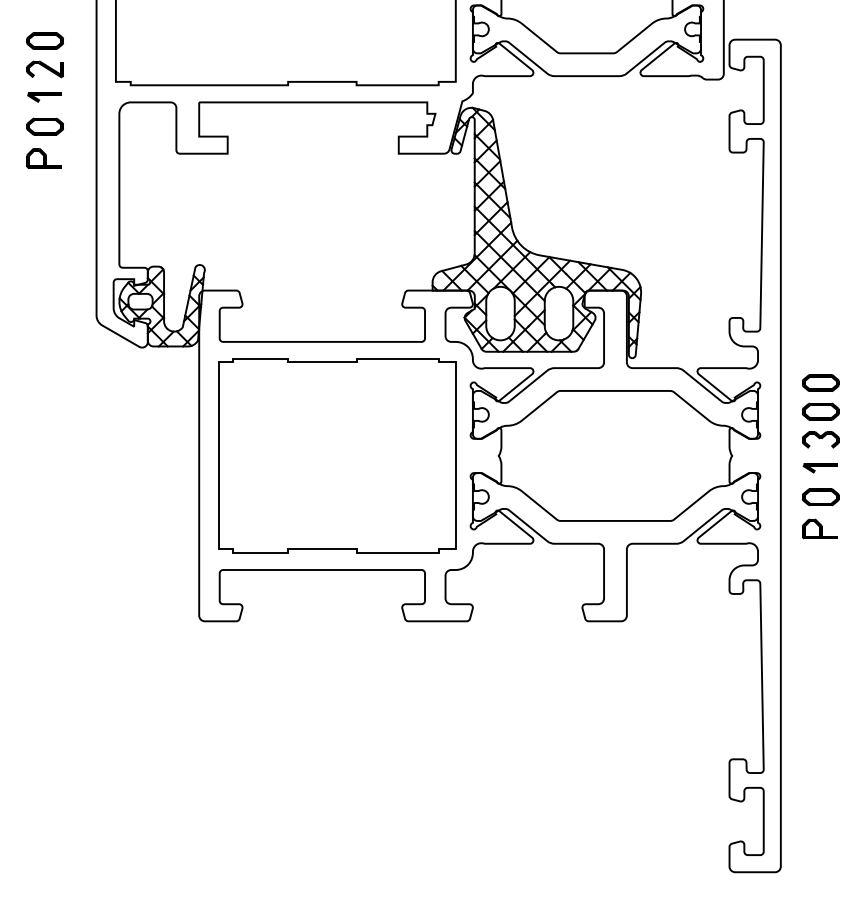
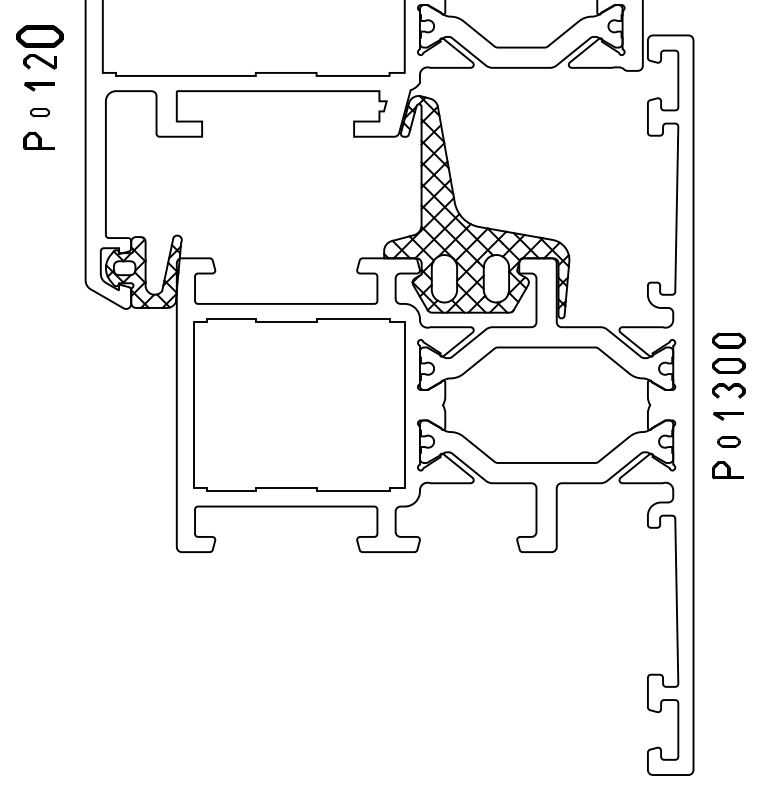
part: (44, 40) -> (39, 36), size x1.4
part: (44, 126) -> (39, 112), size x0.6
part: (820, 496) -> (728, 441), size x0.7

